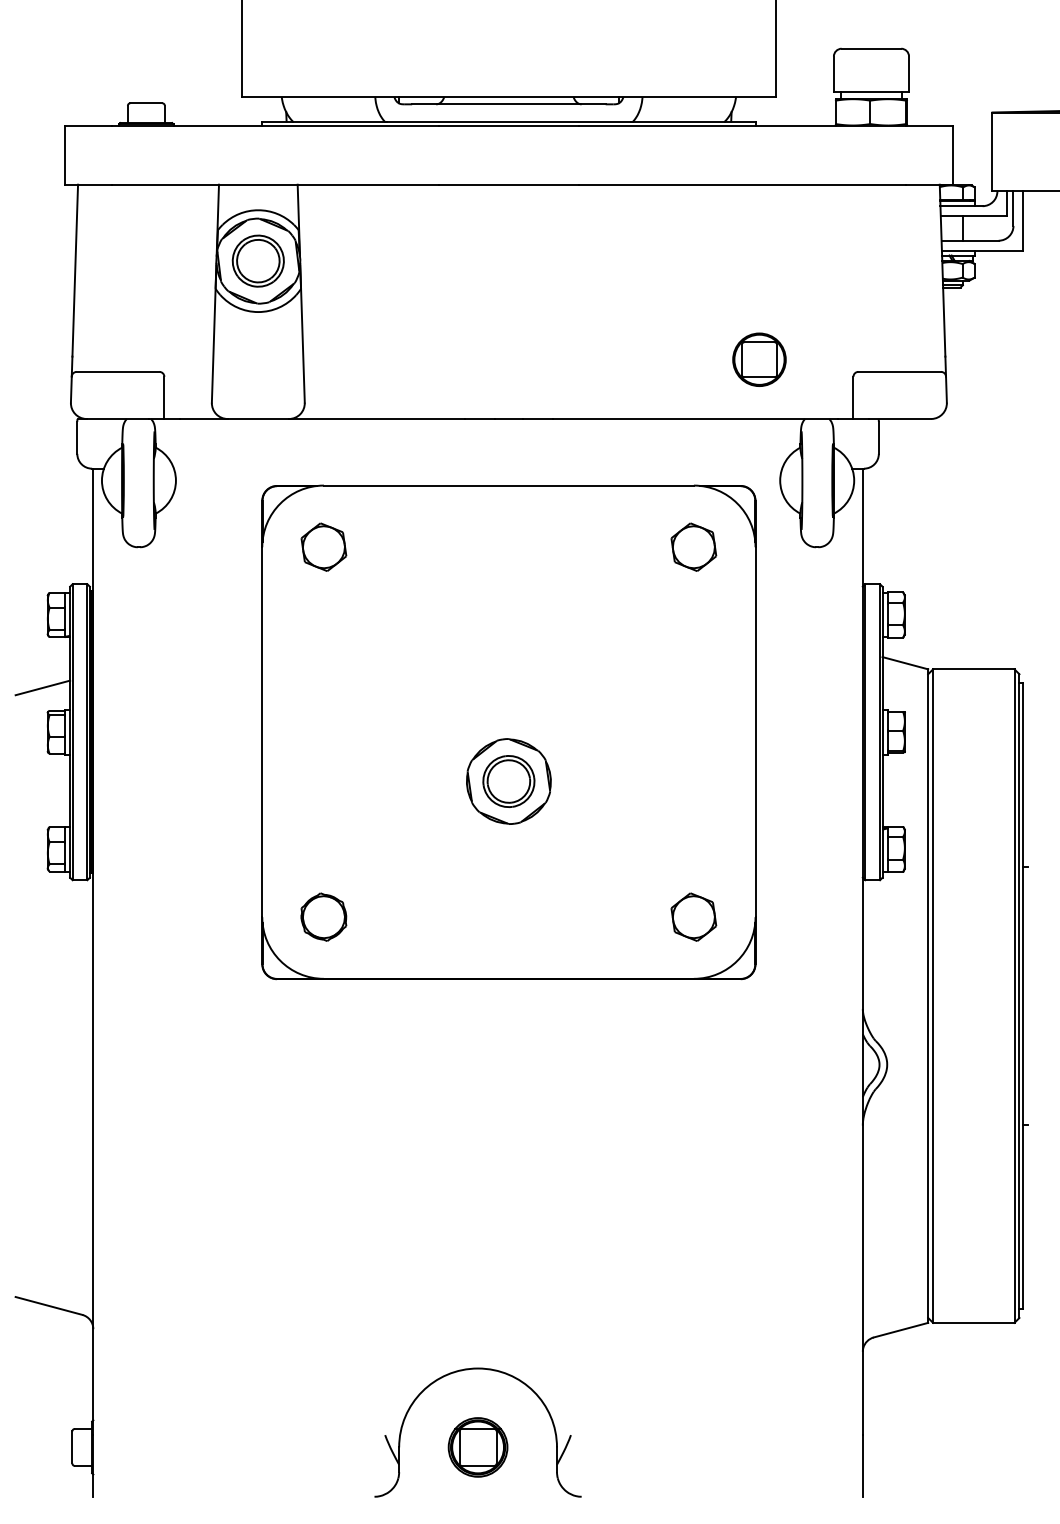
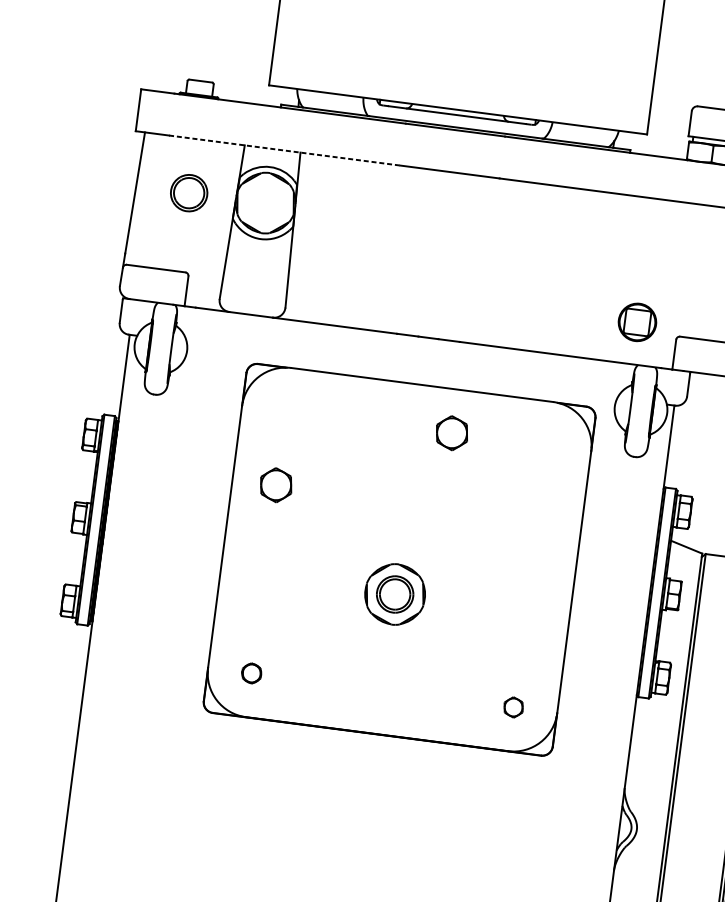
line: (275, 184) -> (284, 150), solid -> dashed
part: (257, 260) -> (188, 192), moved
part: (759, 359) -> (637, 322), moved
part: (323, 546) -> (275, 484), moved
part: (693, 546) -> (451, 432), moved
line: (42, 687) -> (73, 485), removed
part: (323, 916) -> (251, 672), size x0.6
part: (693, 916) -> (513, 707), size x0.6

